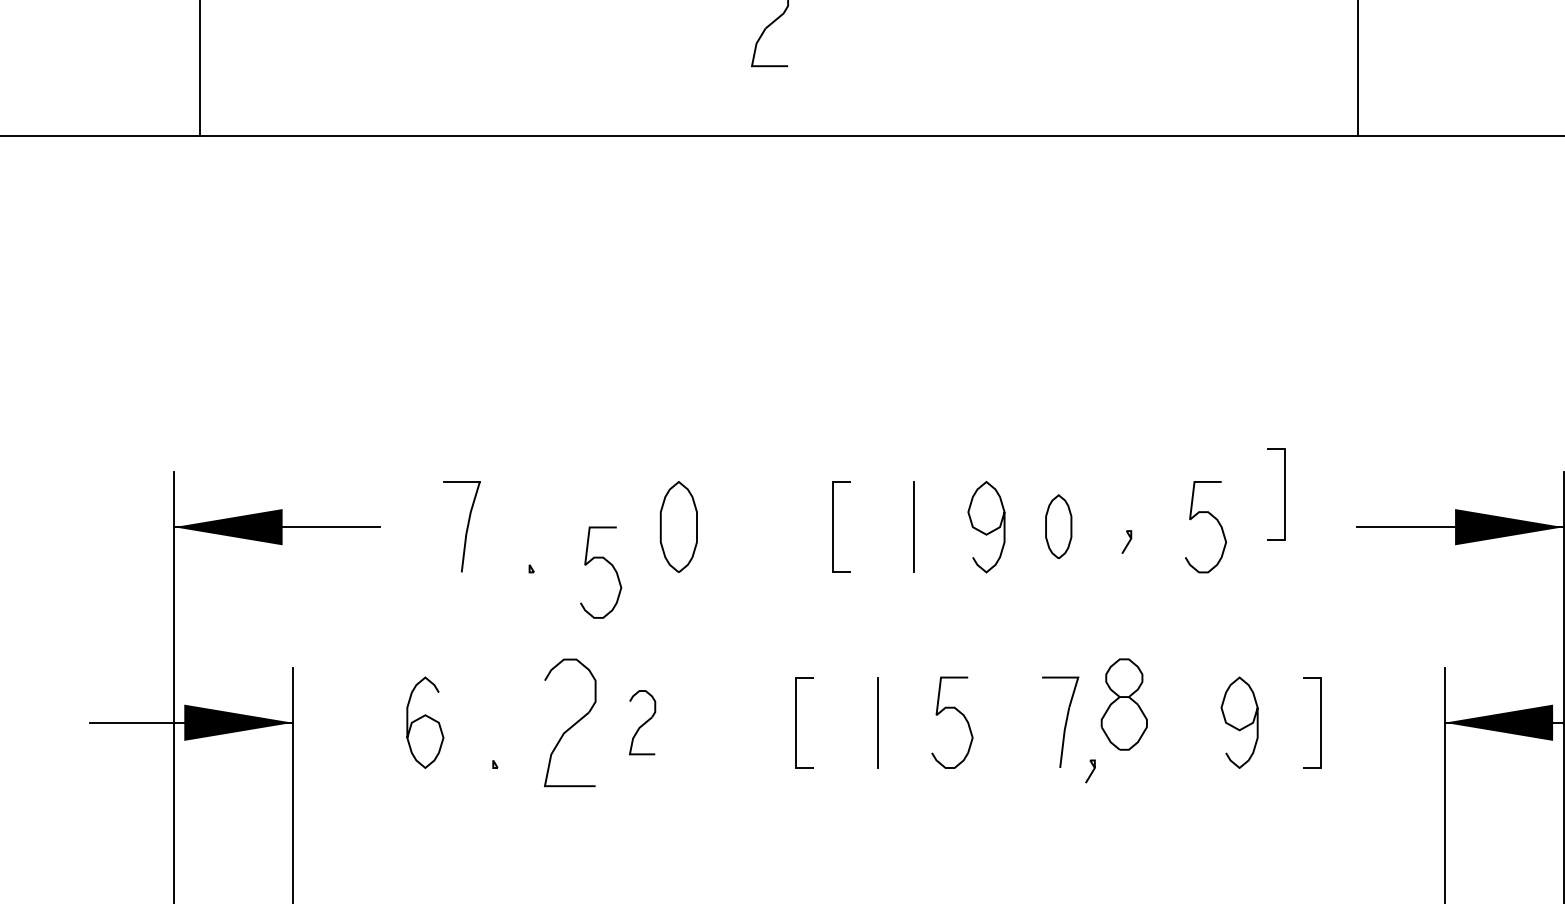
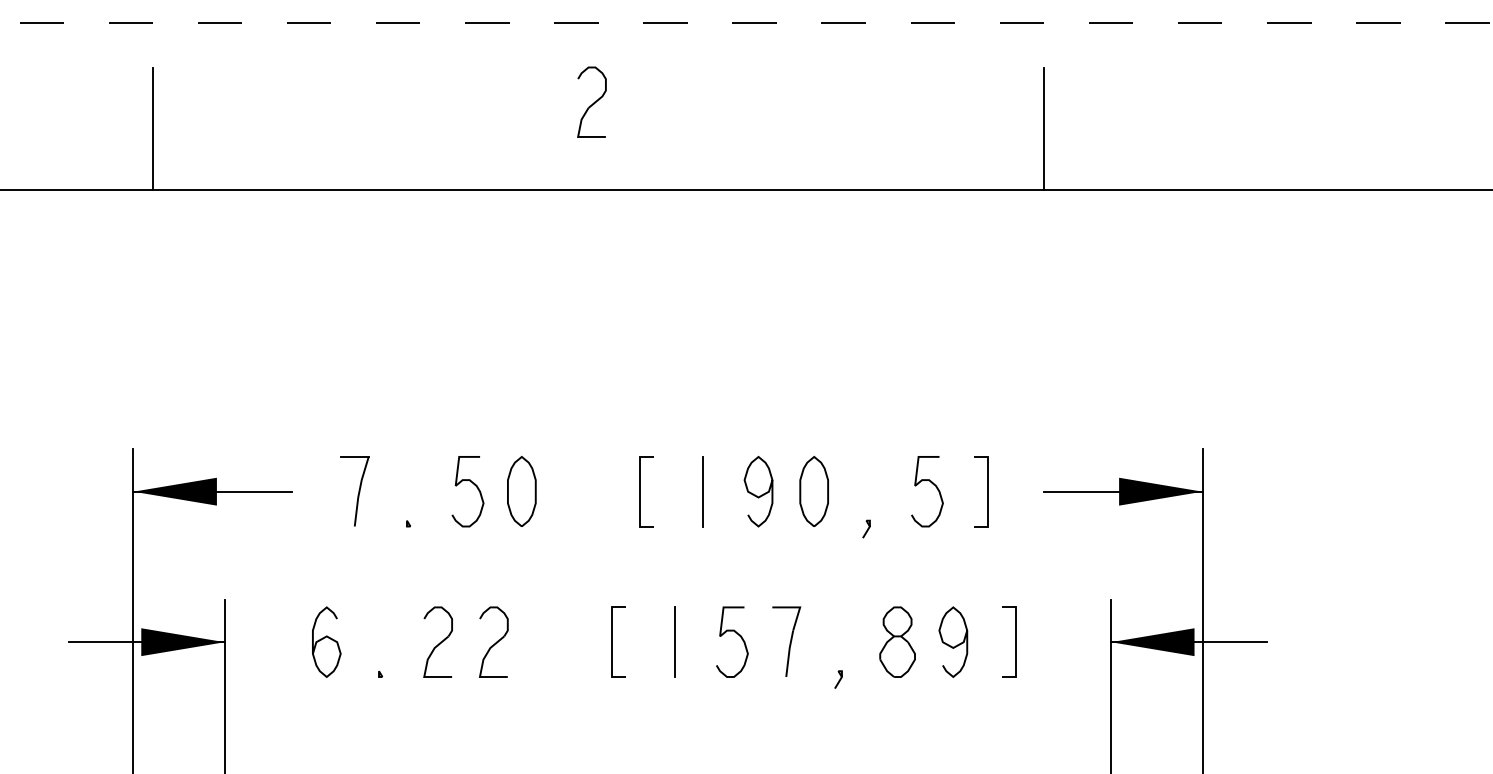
line: (1284, 494) -> (987, 491), moved
part: (1057, 525) -> (813, 490), size x1.43
line: (1128, 541) -> (867, 528), moved
curve: (608, 563) -> (473, 484), moved
part: (1124, 703) -> (897, 641), moved
part: (569, 721) -> (437, 641), size x0.71
part: (642, 721) -> (493, 641), size x1.43
part: (1060, 721) -> (786, 641), moved

